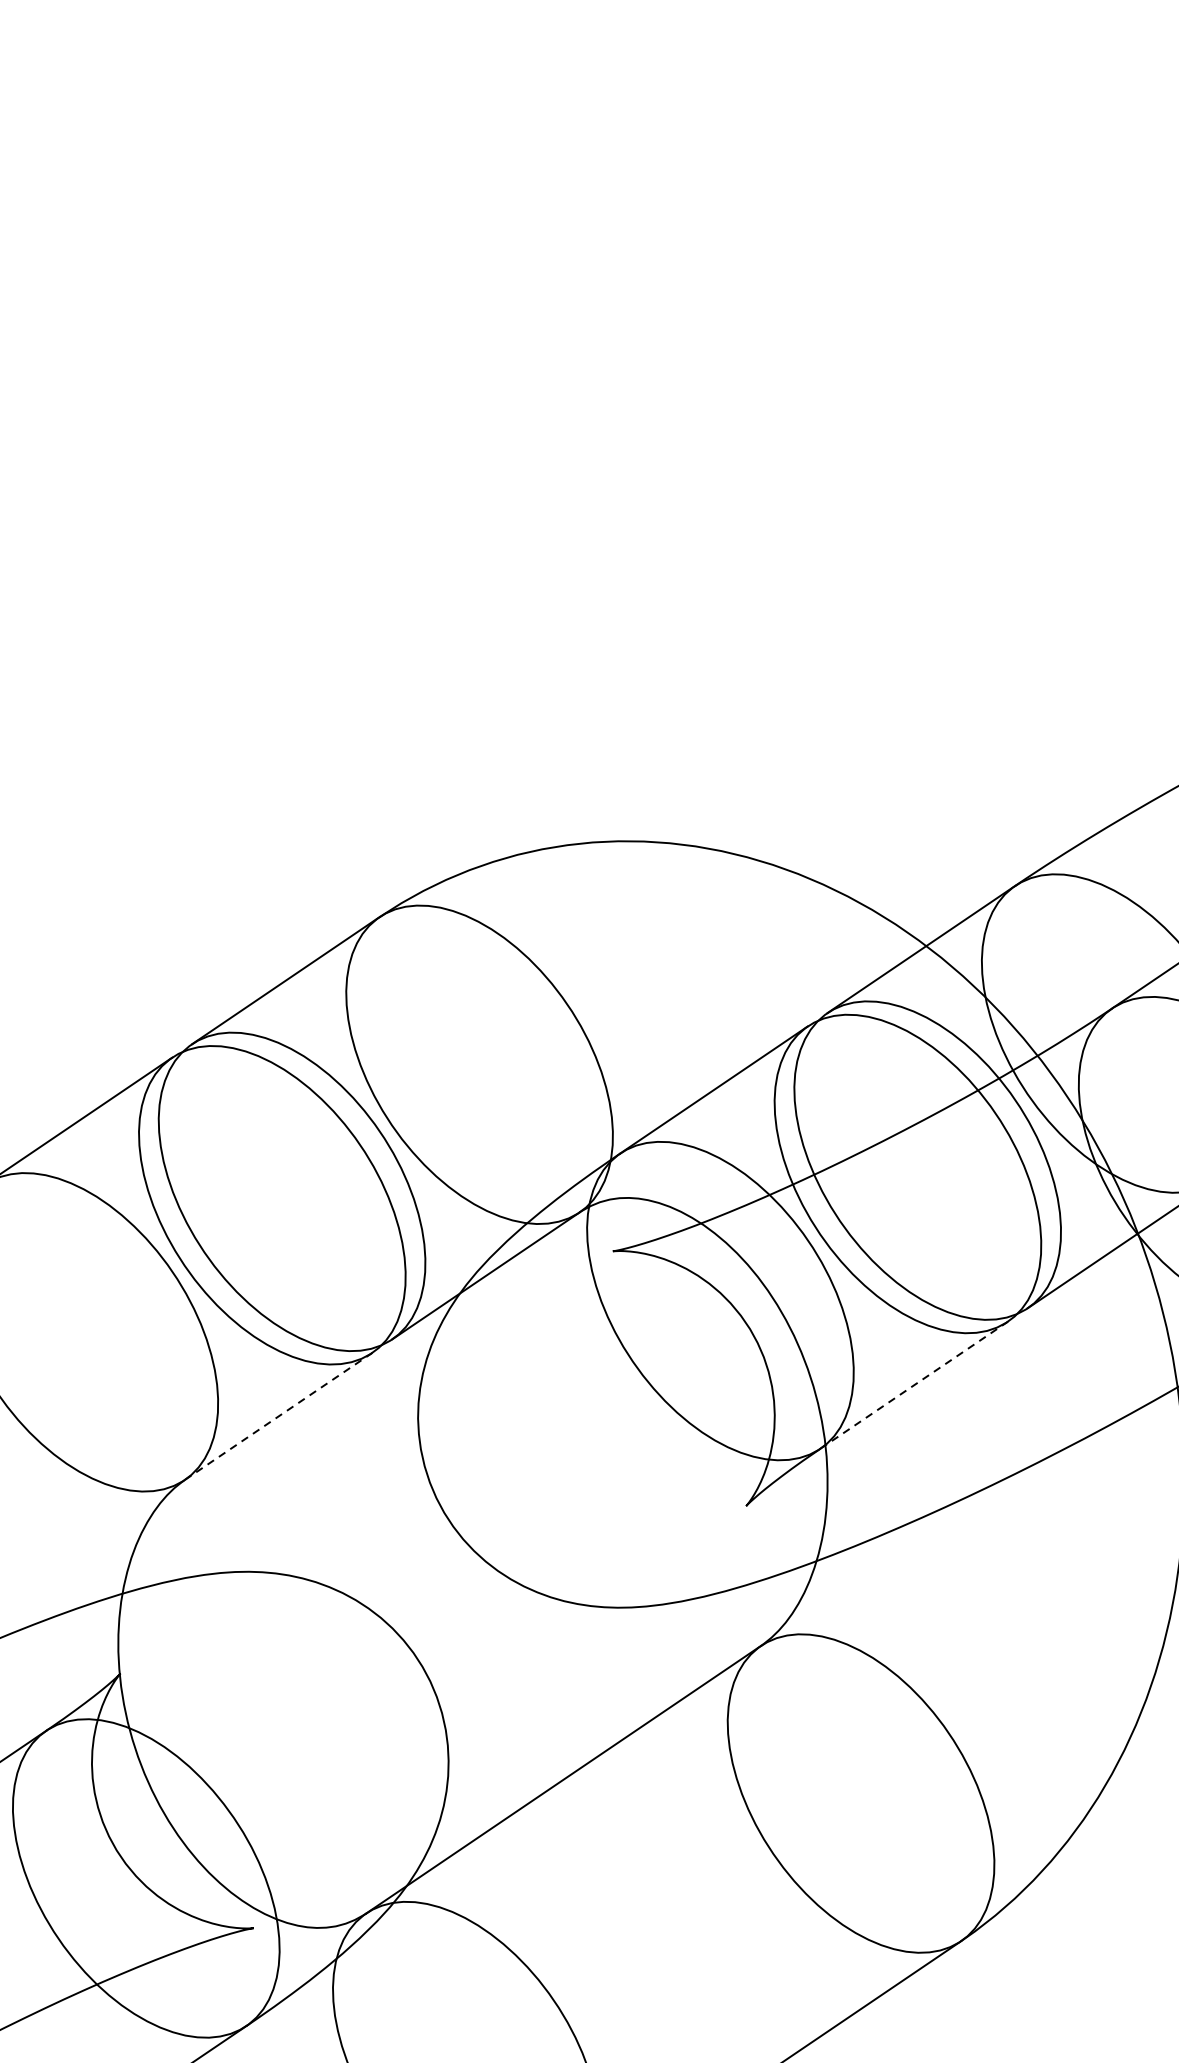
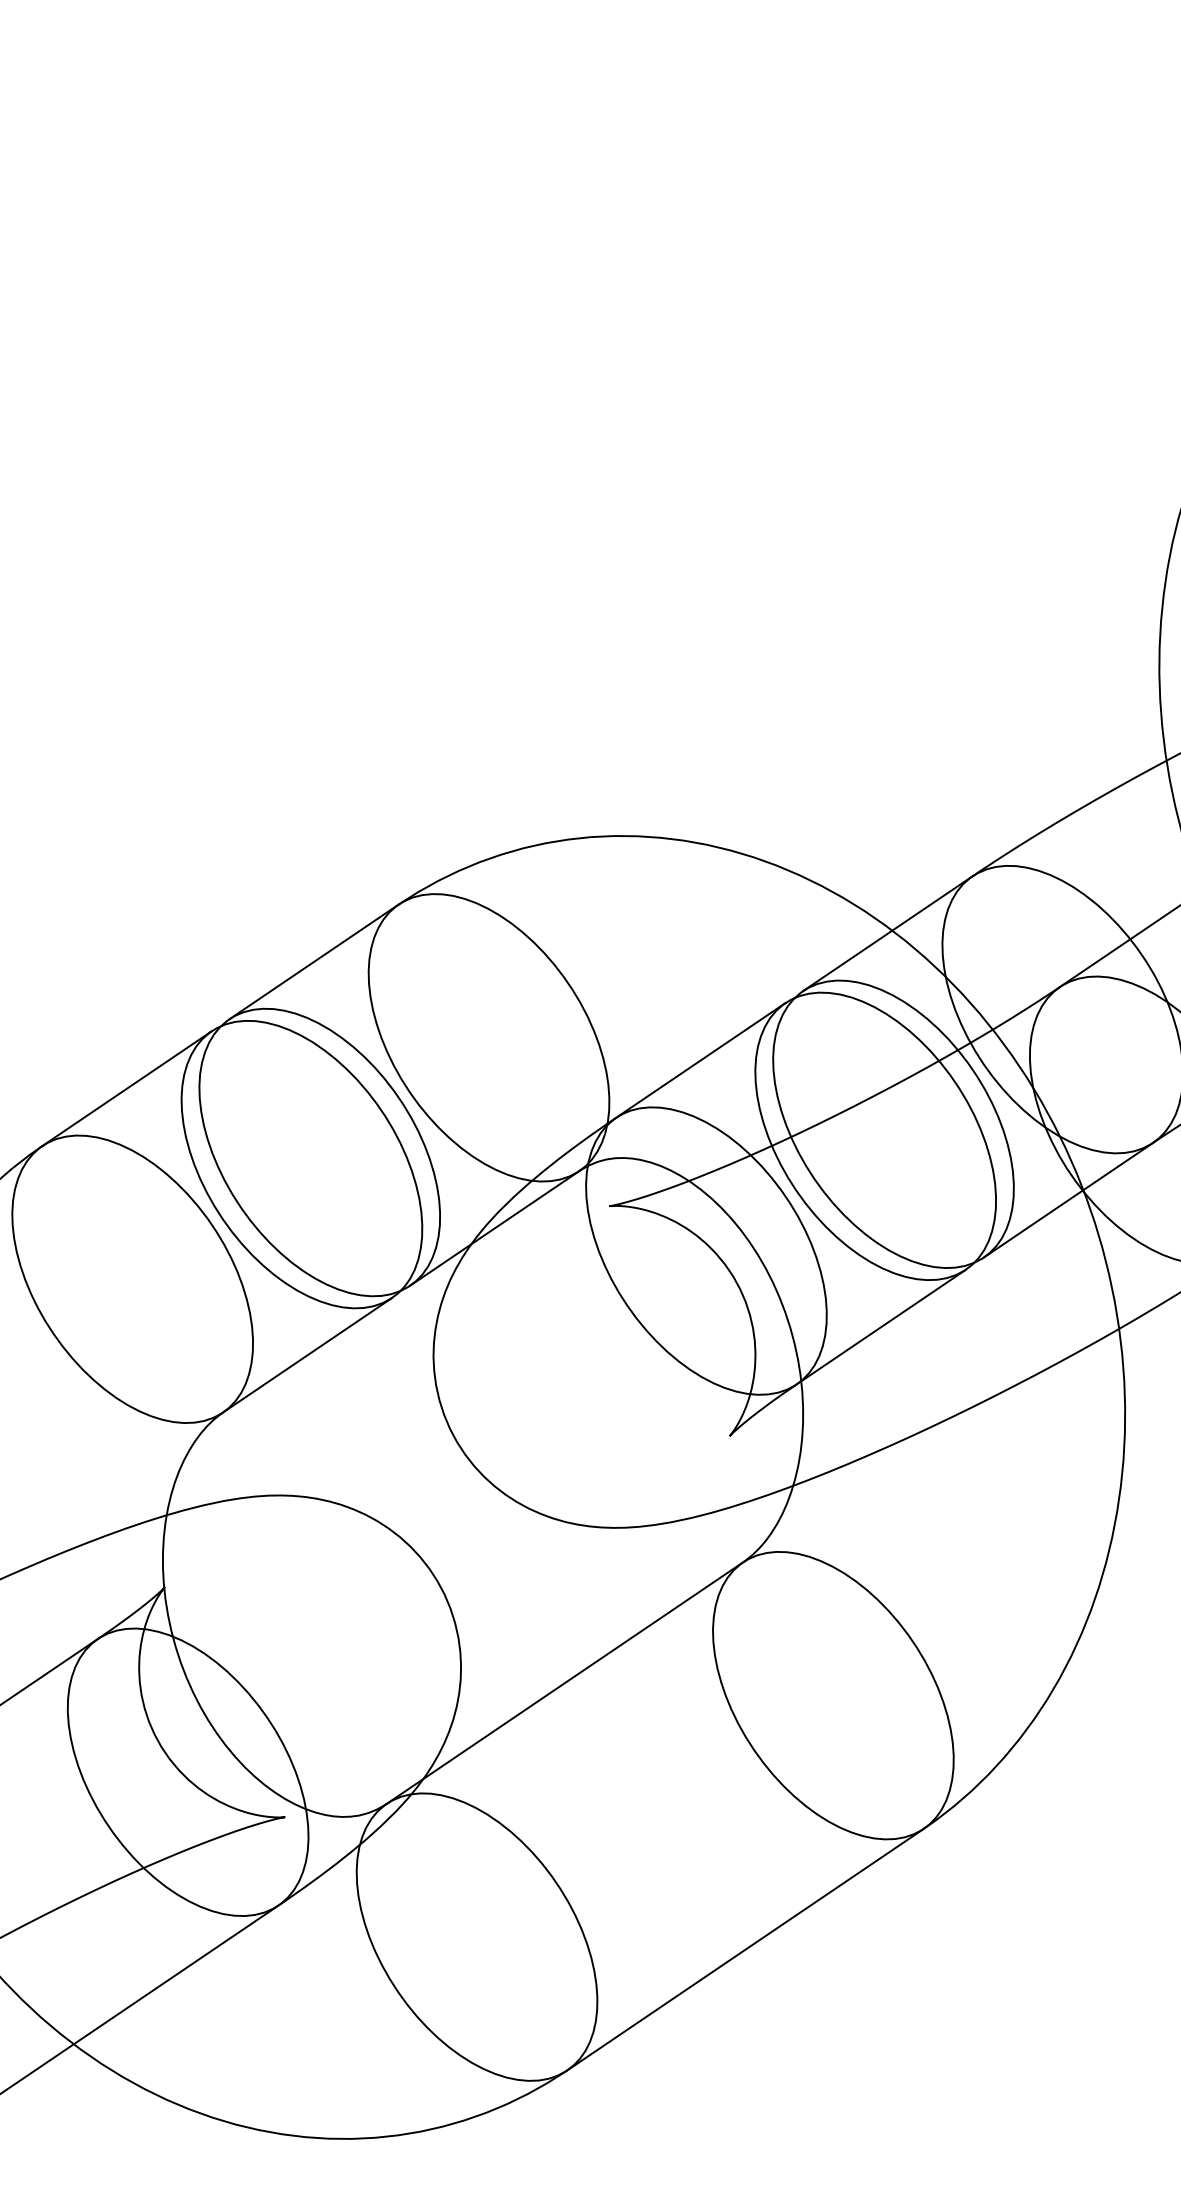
line: (914, 1384) -> (881, 1326), dashed -> solid
line: (279, 1415) -> (308, 1354), dashed -> solid

